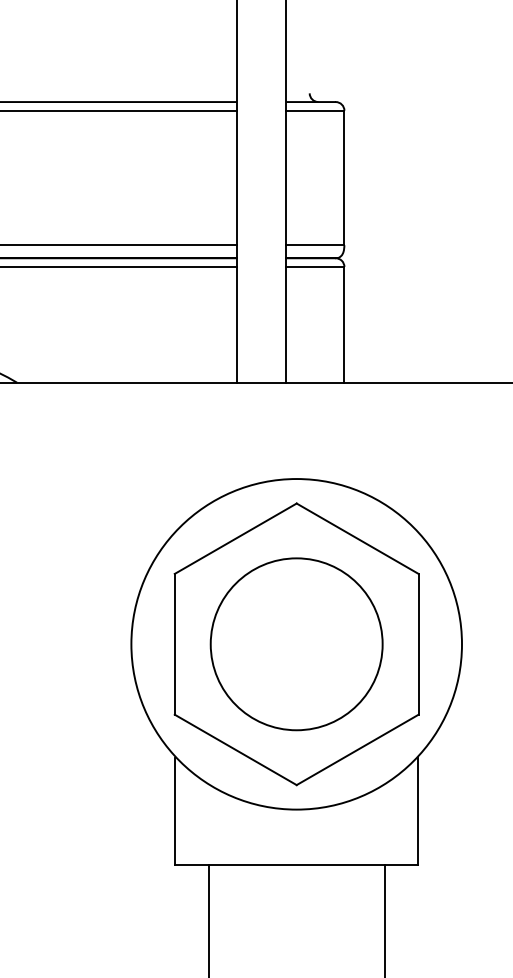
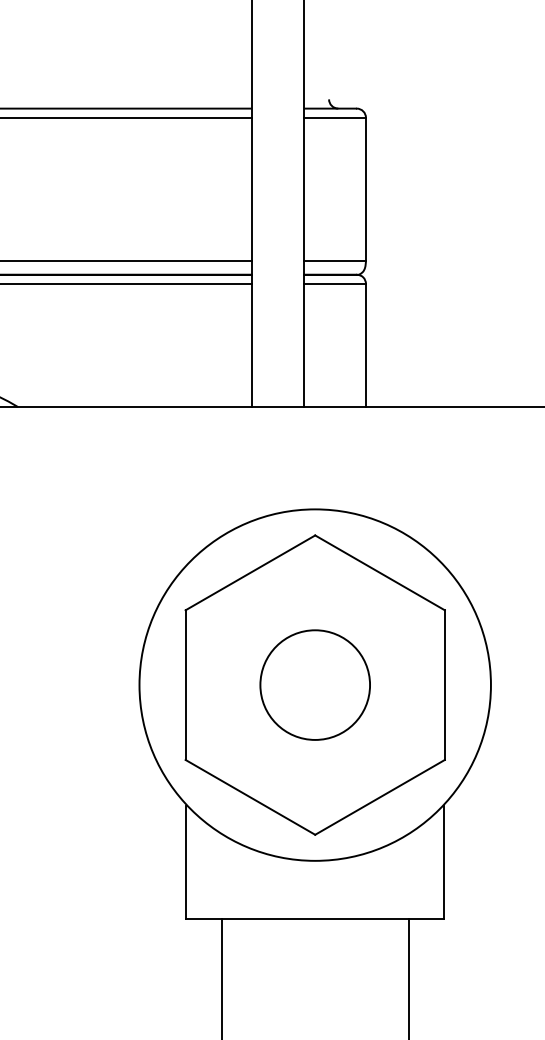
circle: (296, 643) -> (314, 684), size x0.6

